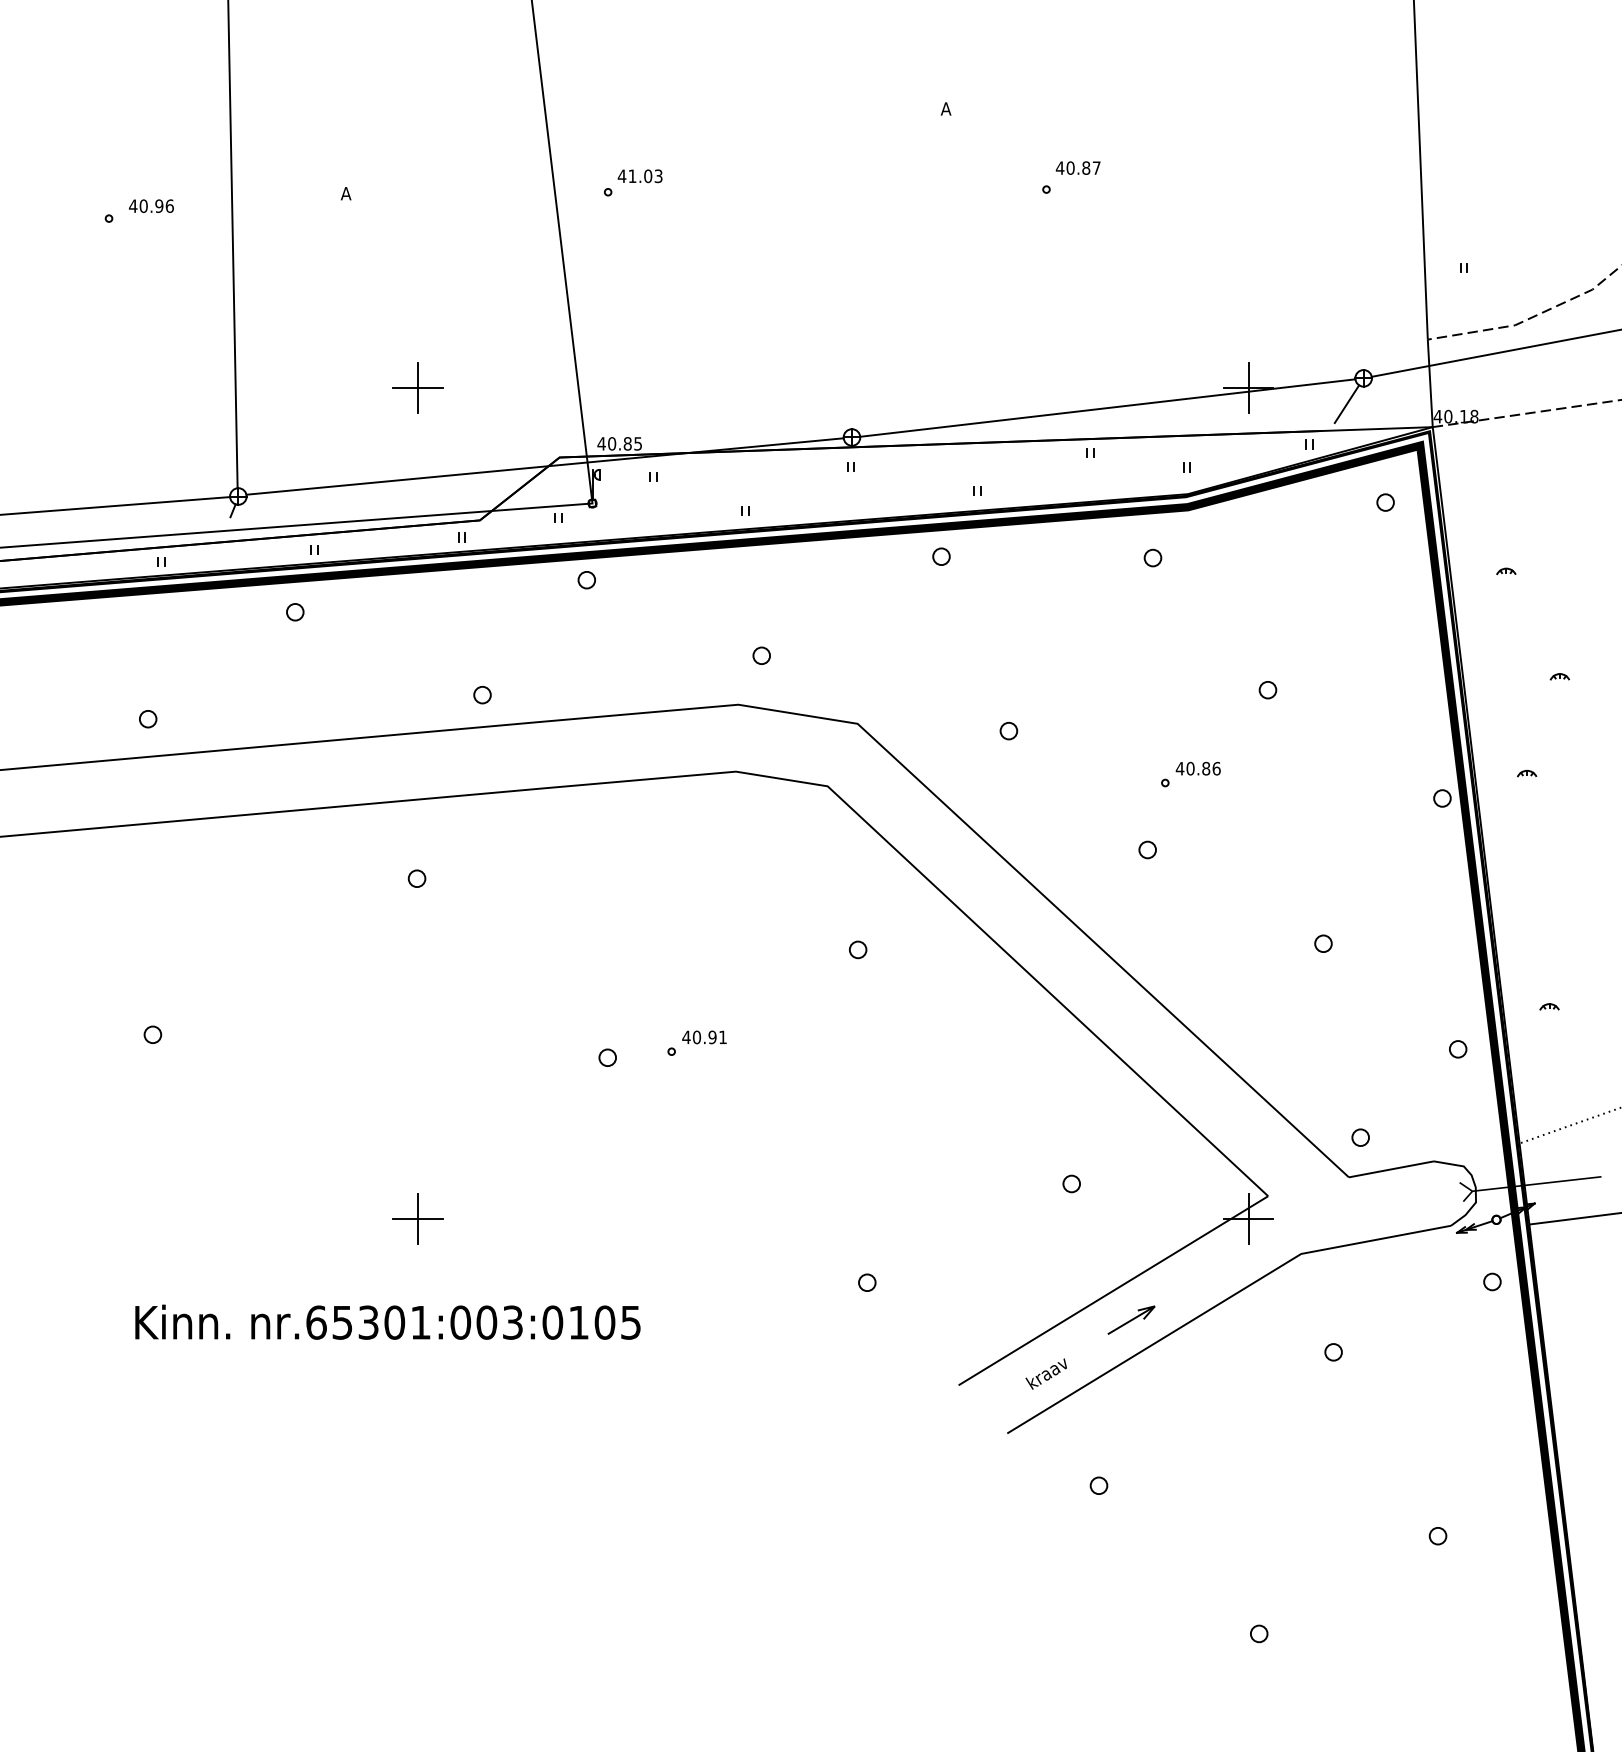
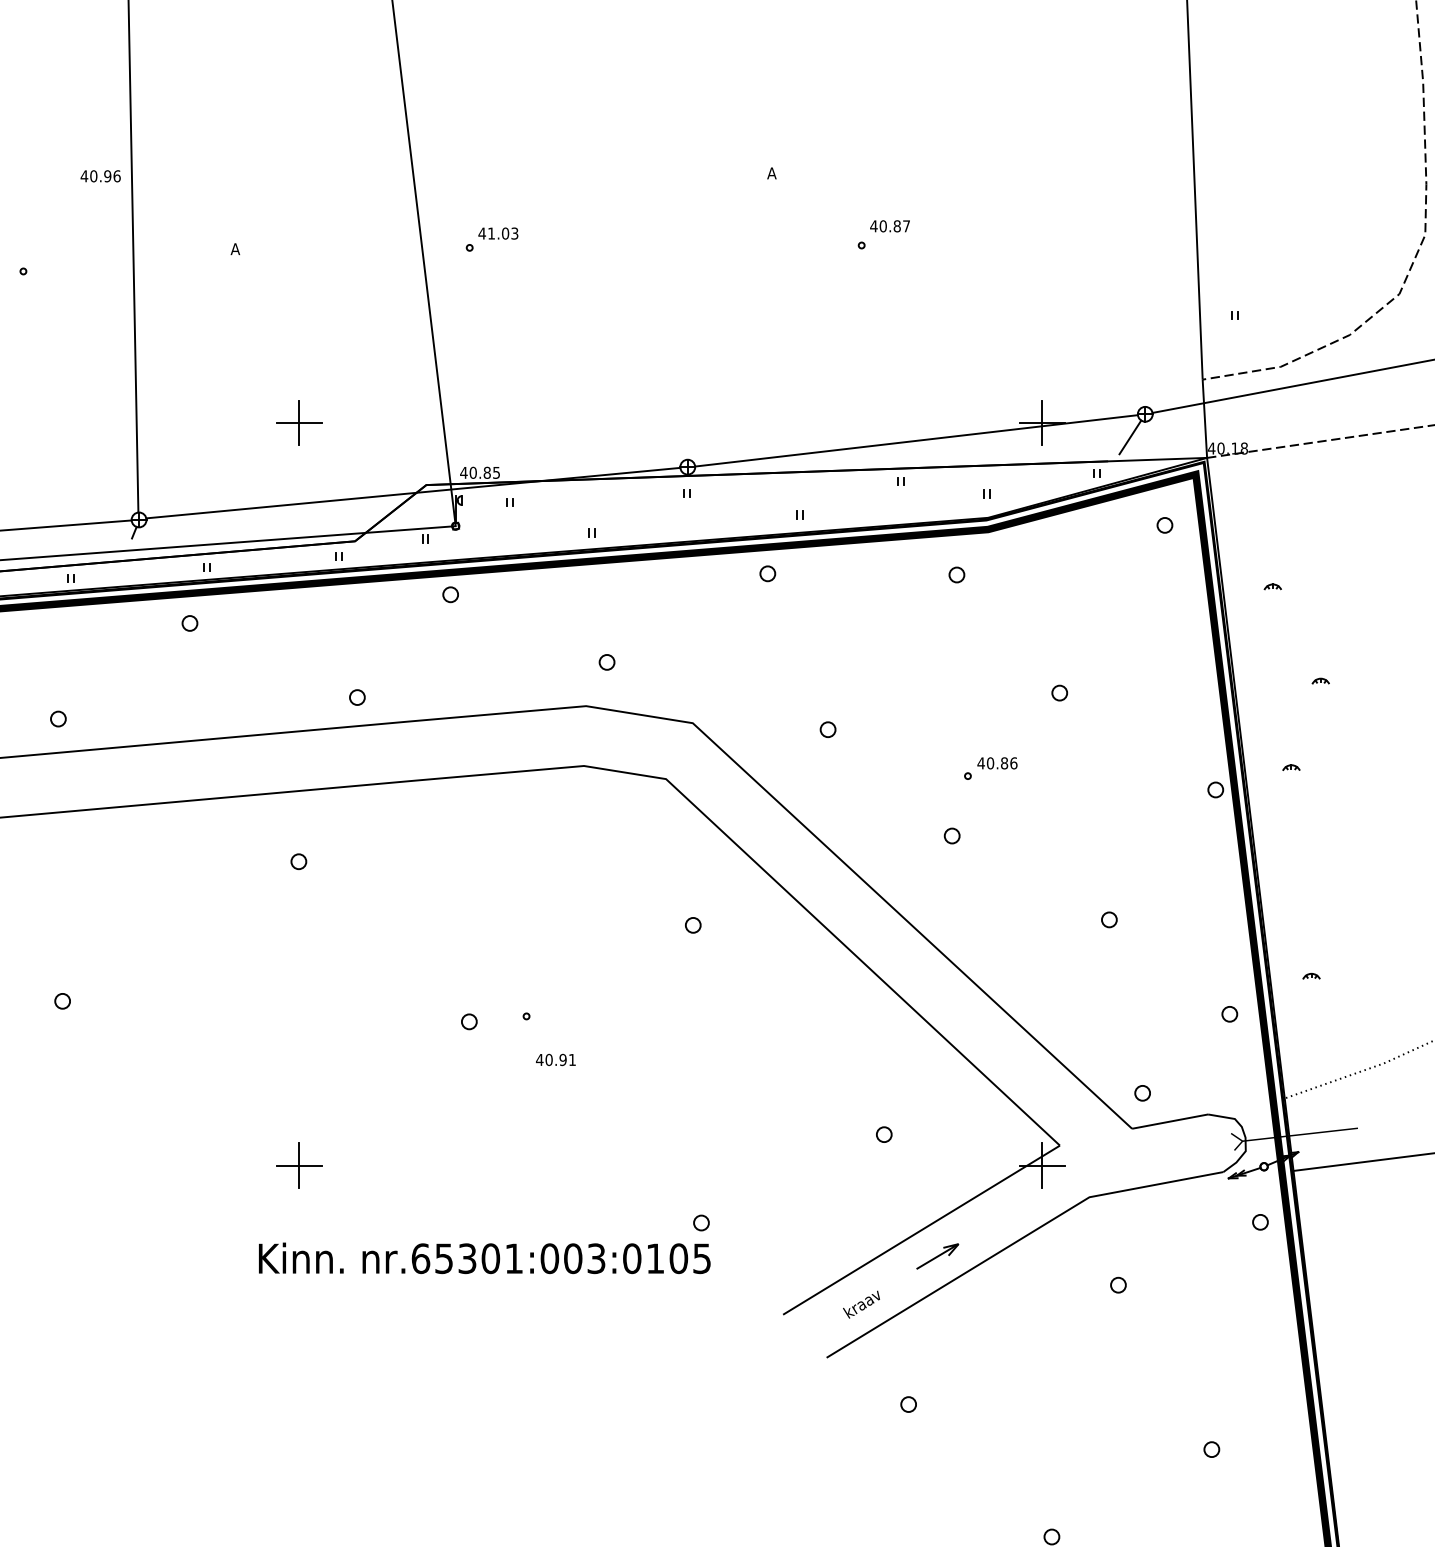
text: (151, 205) -> (100, 175), moved
text: (704, 1037) -> (555, 1060), moved
text: (387, 1321) -> (484, 1257), moved

